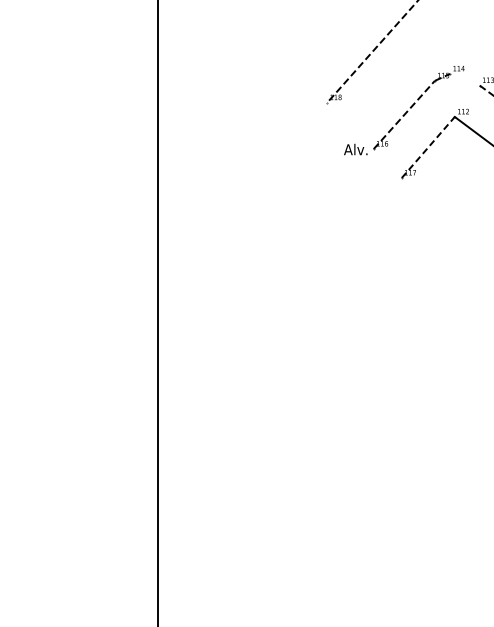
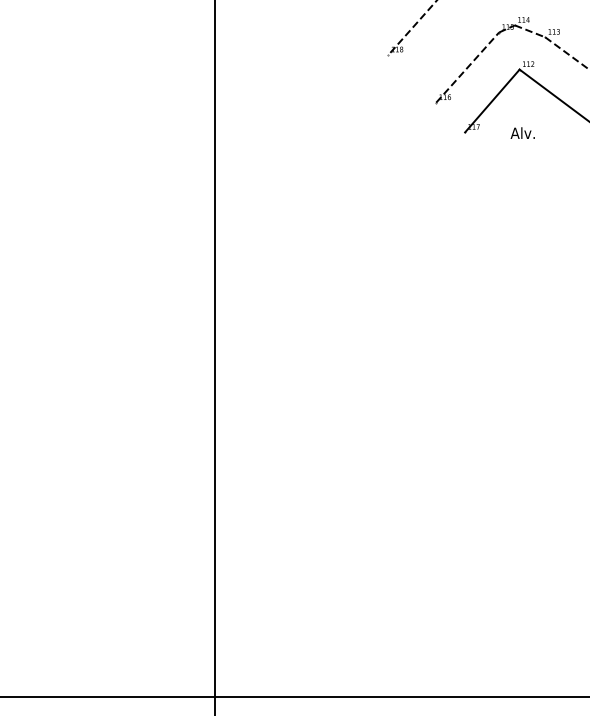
line: (464, 79) -> (529, 31), added
line: (428, 147) -> (492, 101), dashed -> solid
text: (355, 148) -> (522, 132), moved

